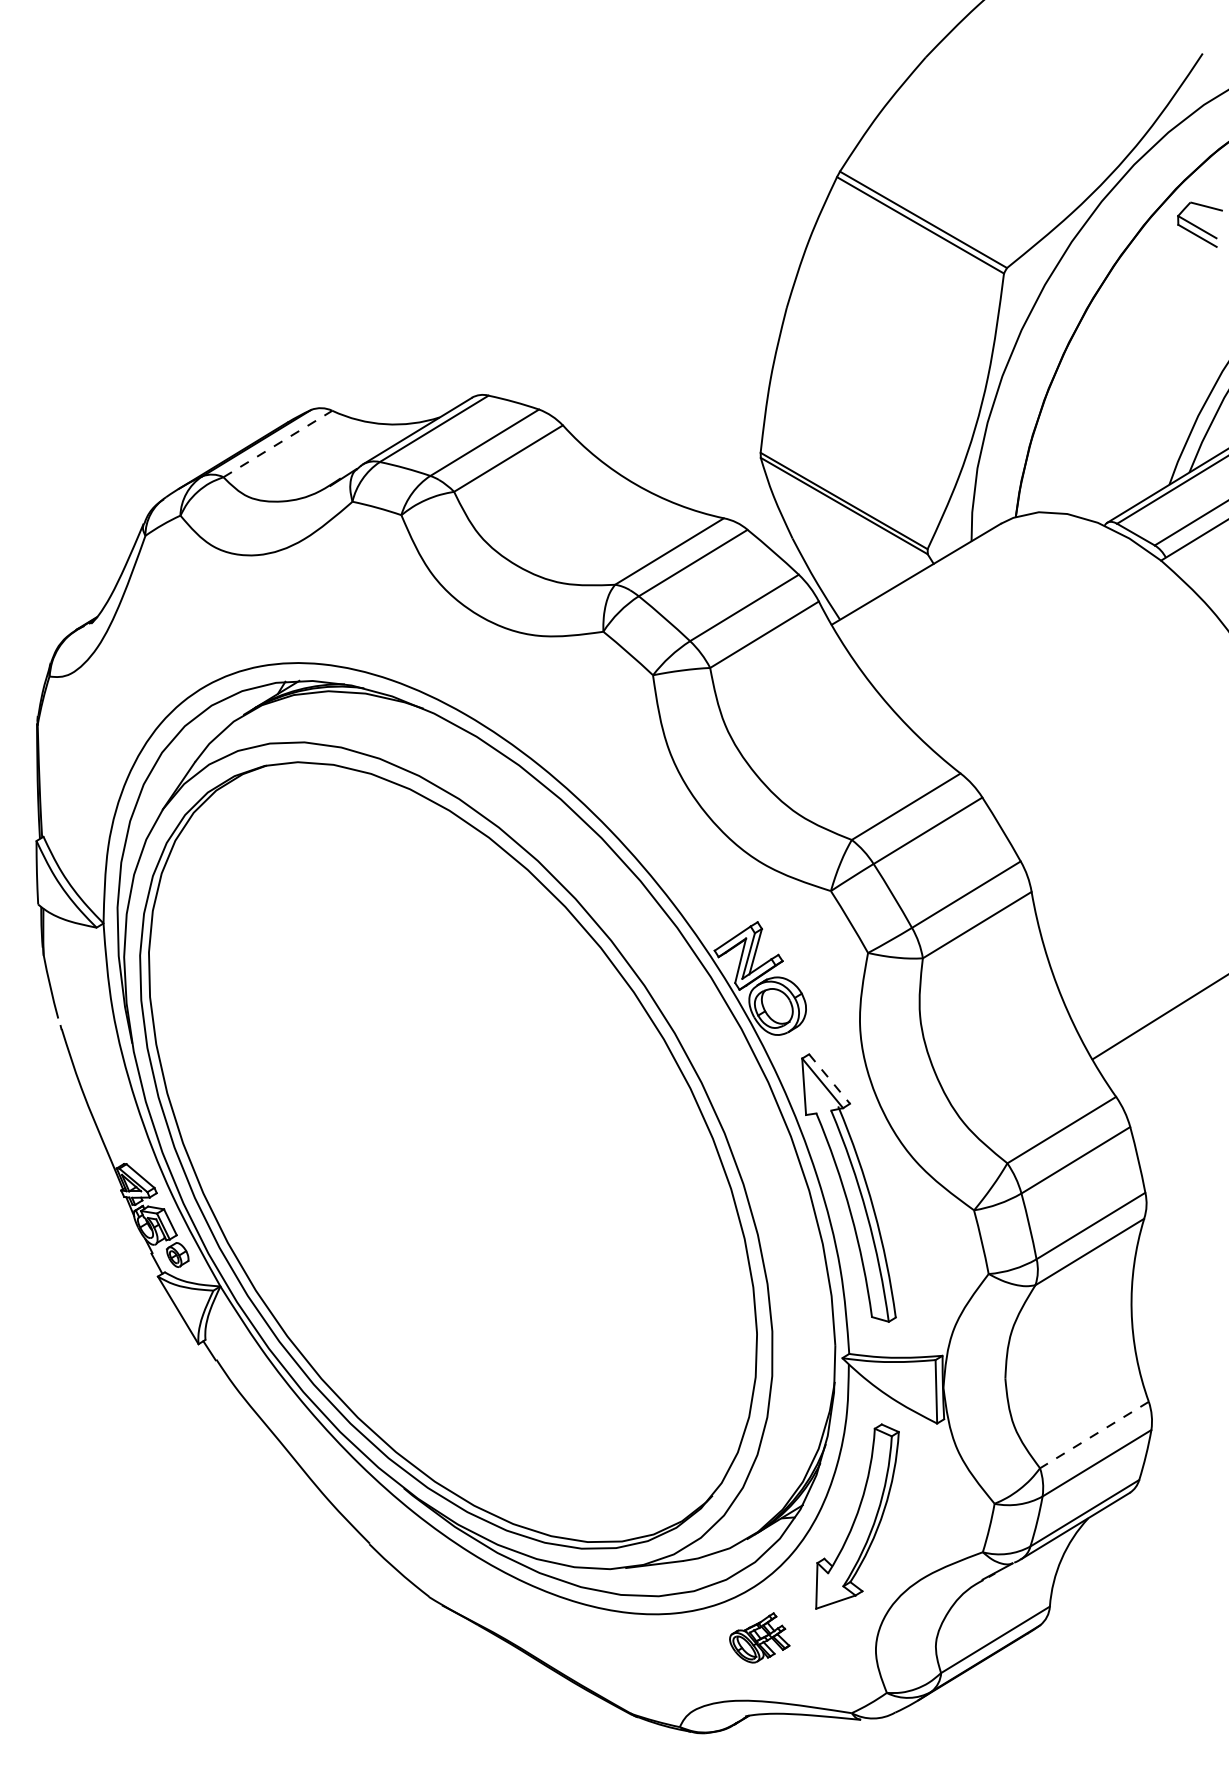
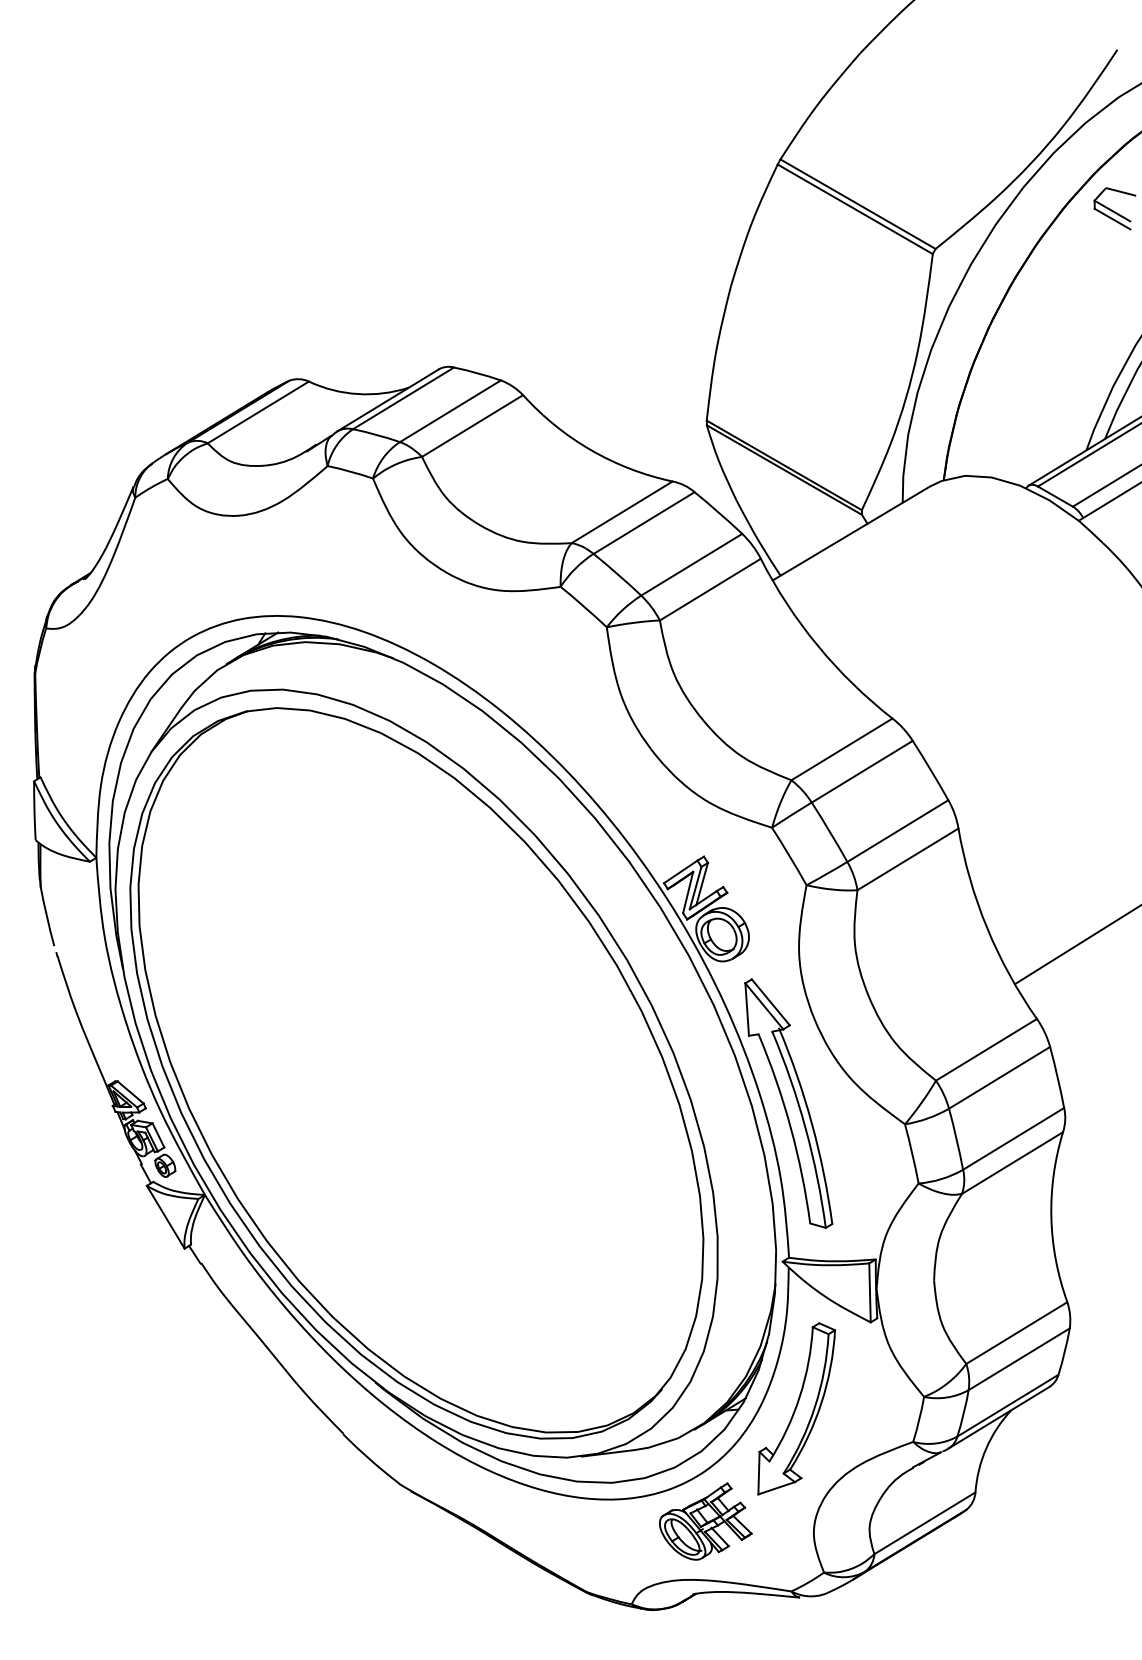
line: (278, 444) -> (258, 412), dashed -> solid
line: (829, 1079) -> (770, 1002), dashed -> solid
line: (1094, 1435) -> (1016, 1333), dashed -> solid
part: (759, 1637) -> (705, 1521), size x1.67

